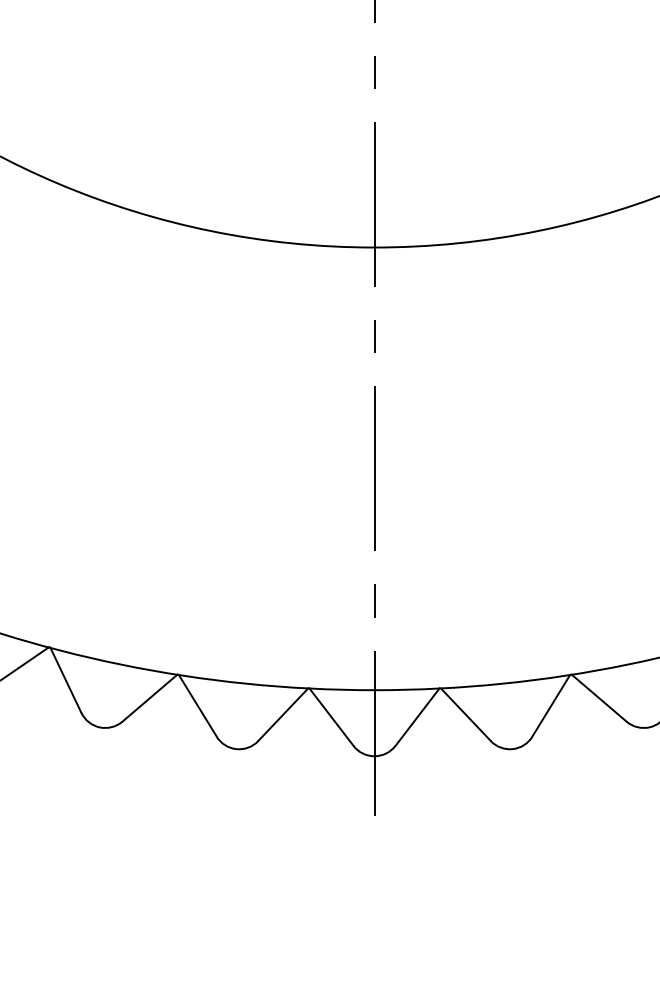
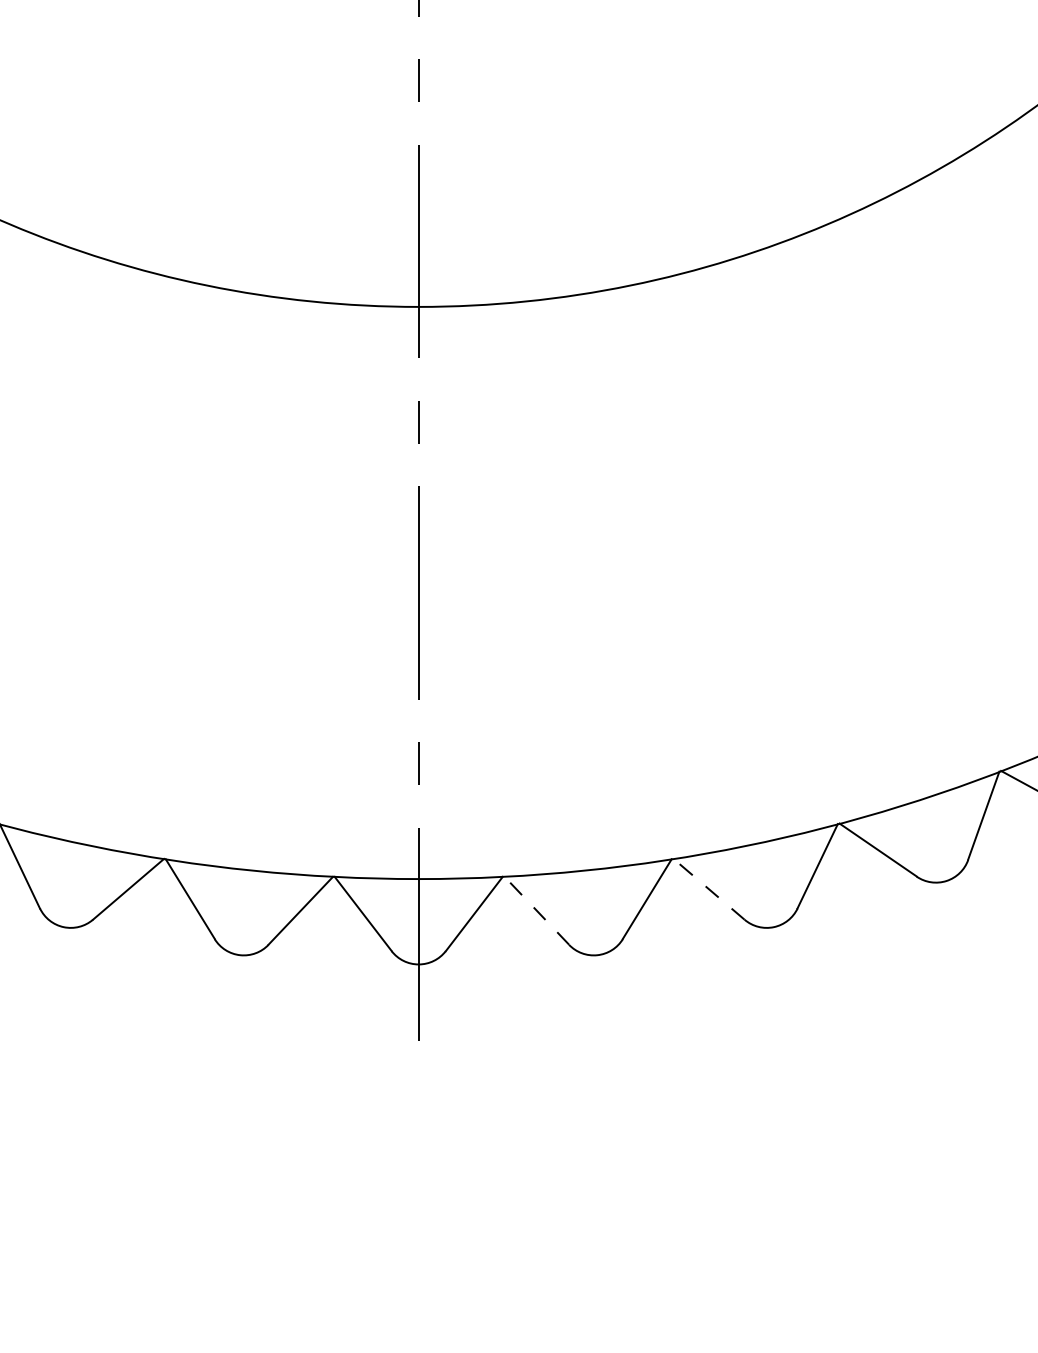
line: (599, 698) -> (709, 889), solid -> dashed
line: (465, 714) -> (536, 910), solid -> dashed

